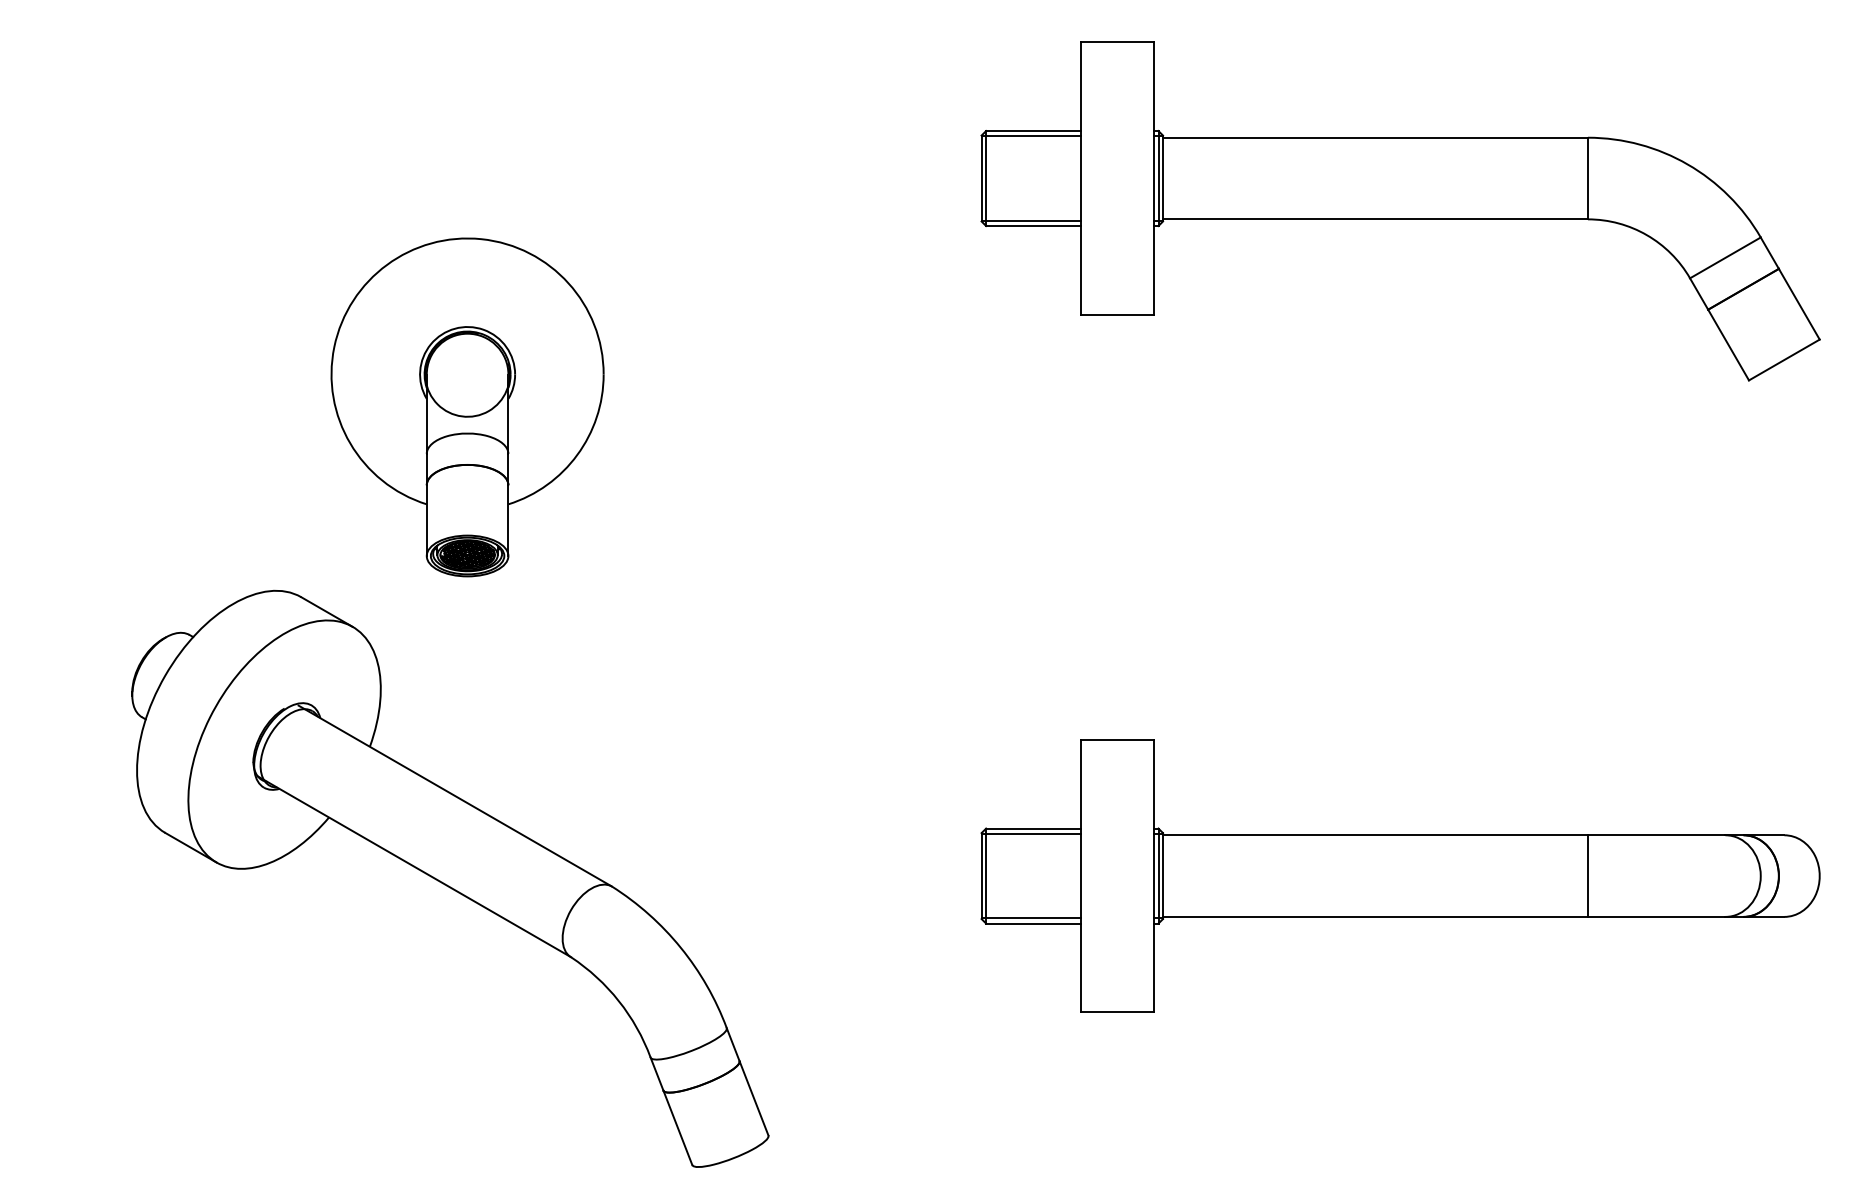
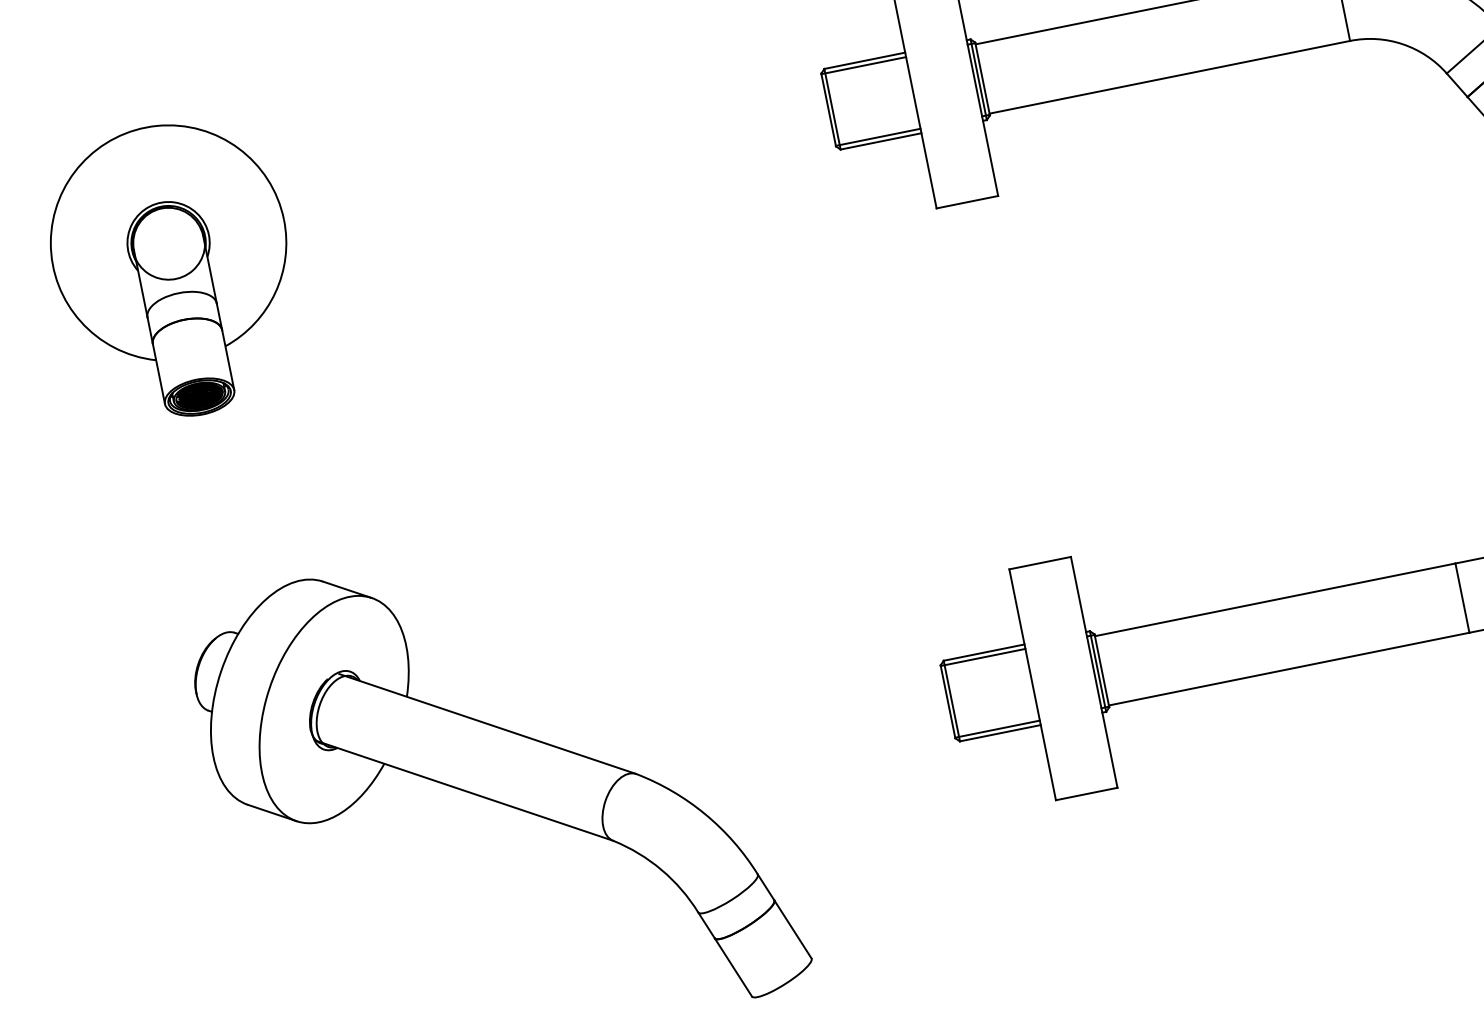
part: (467, 407) -> (174, 271), moved

